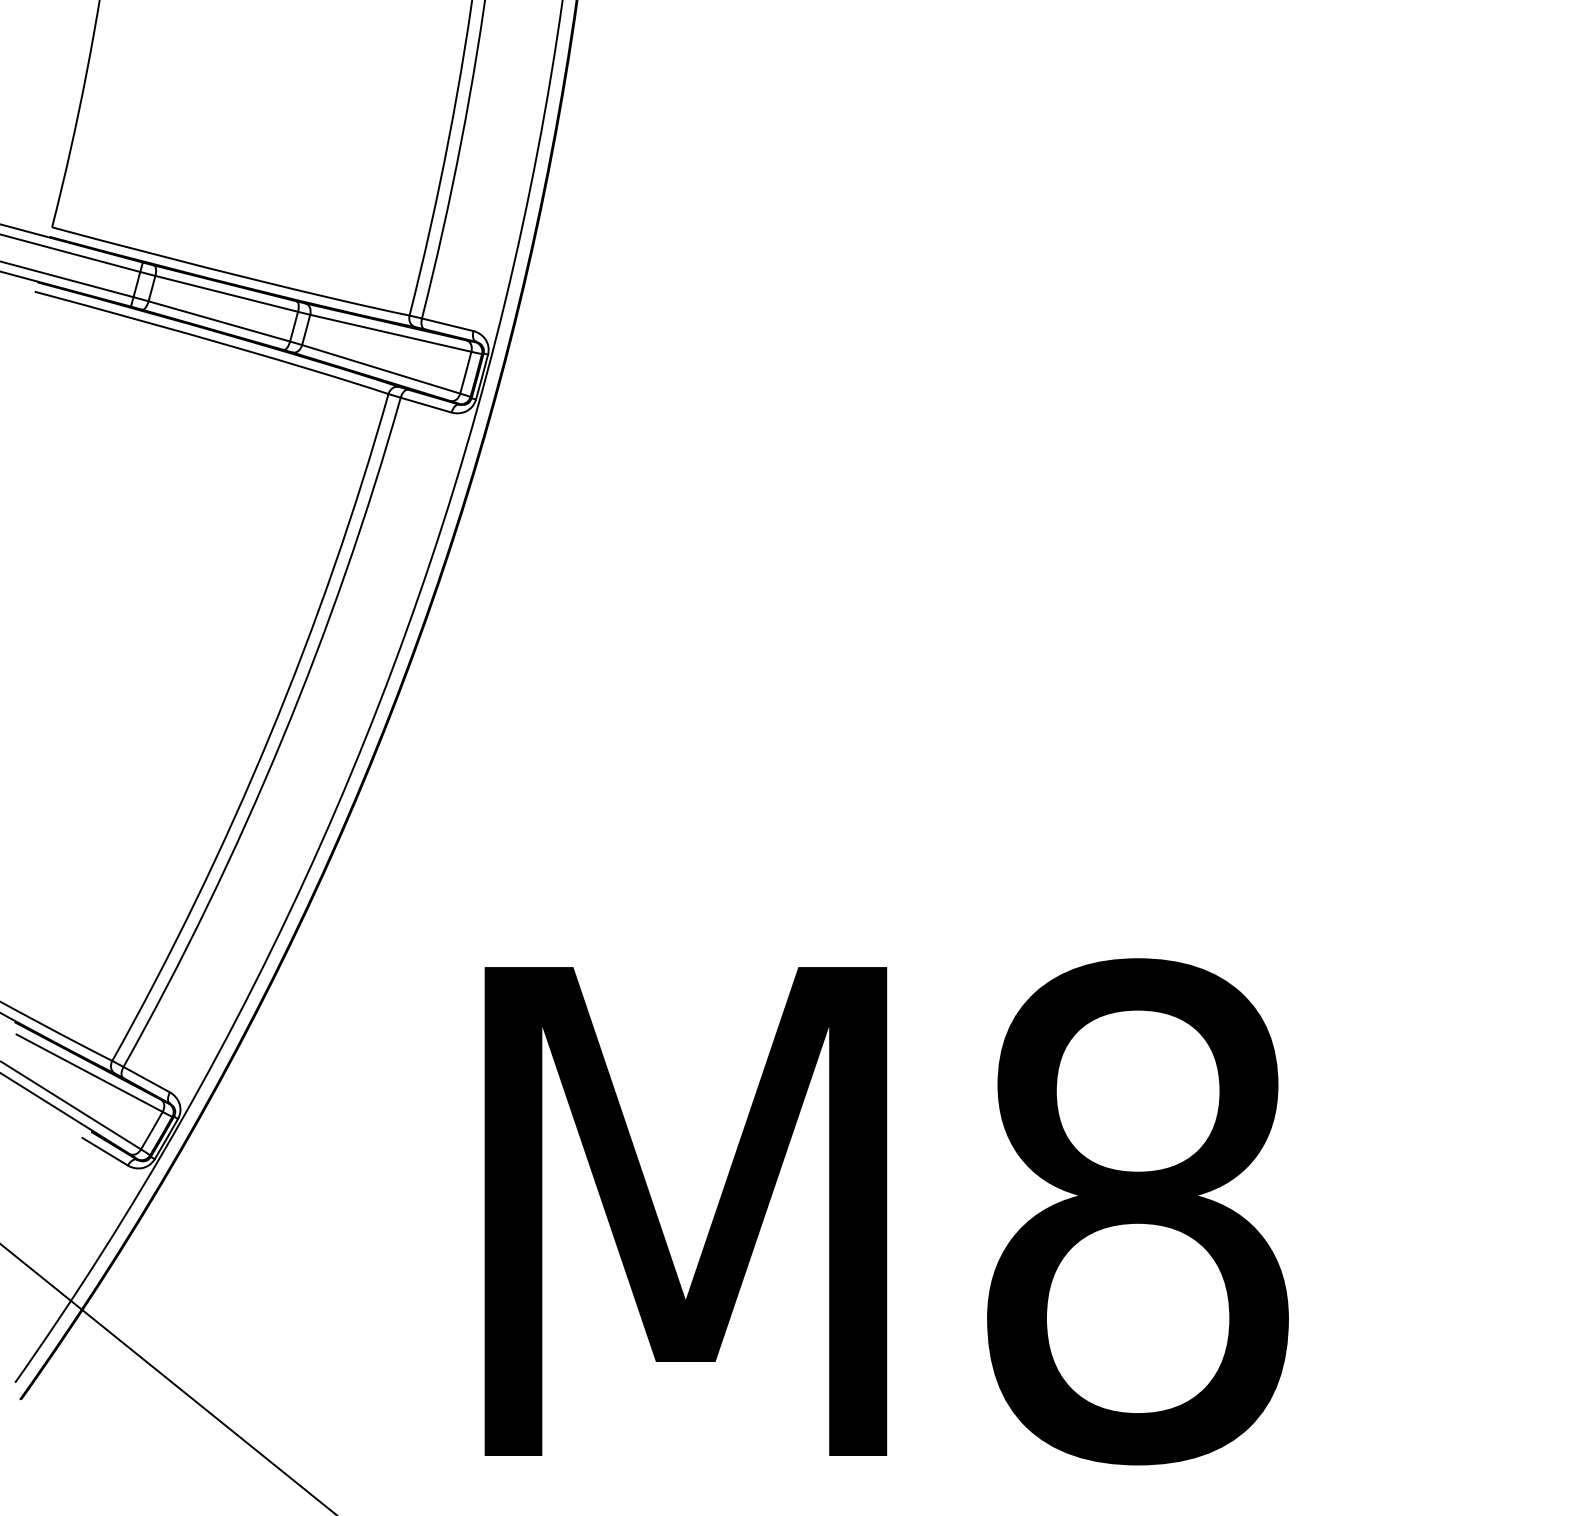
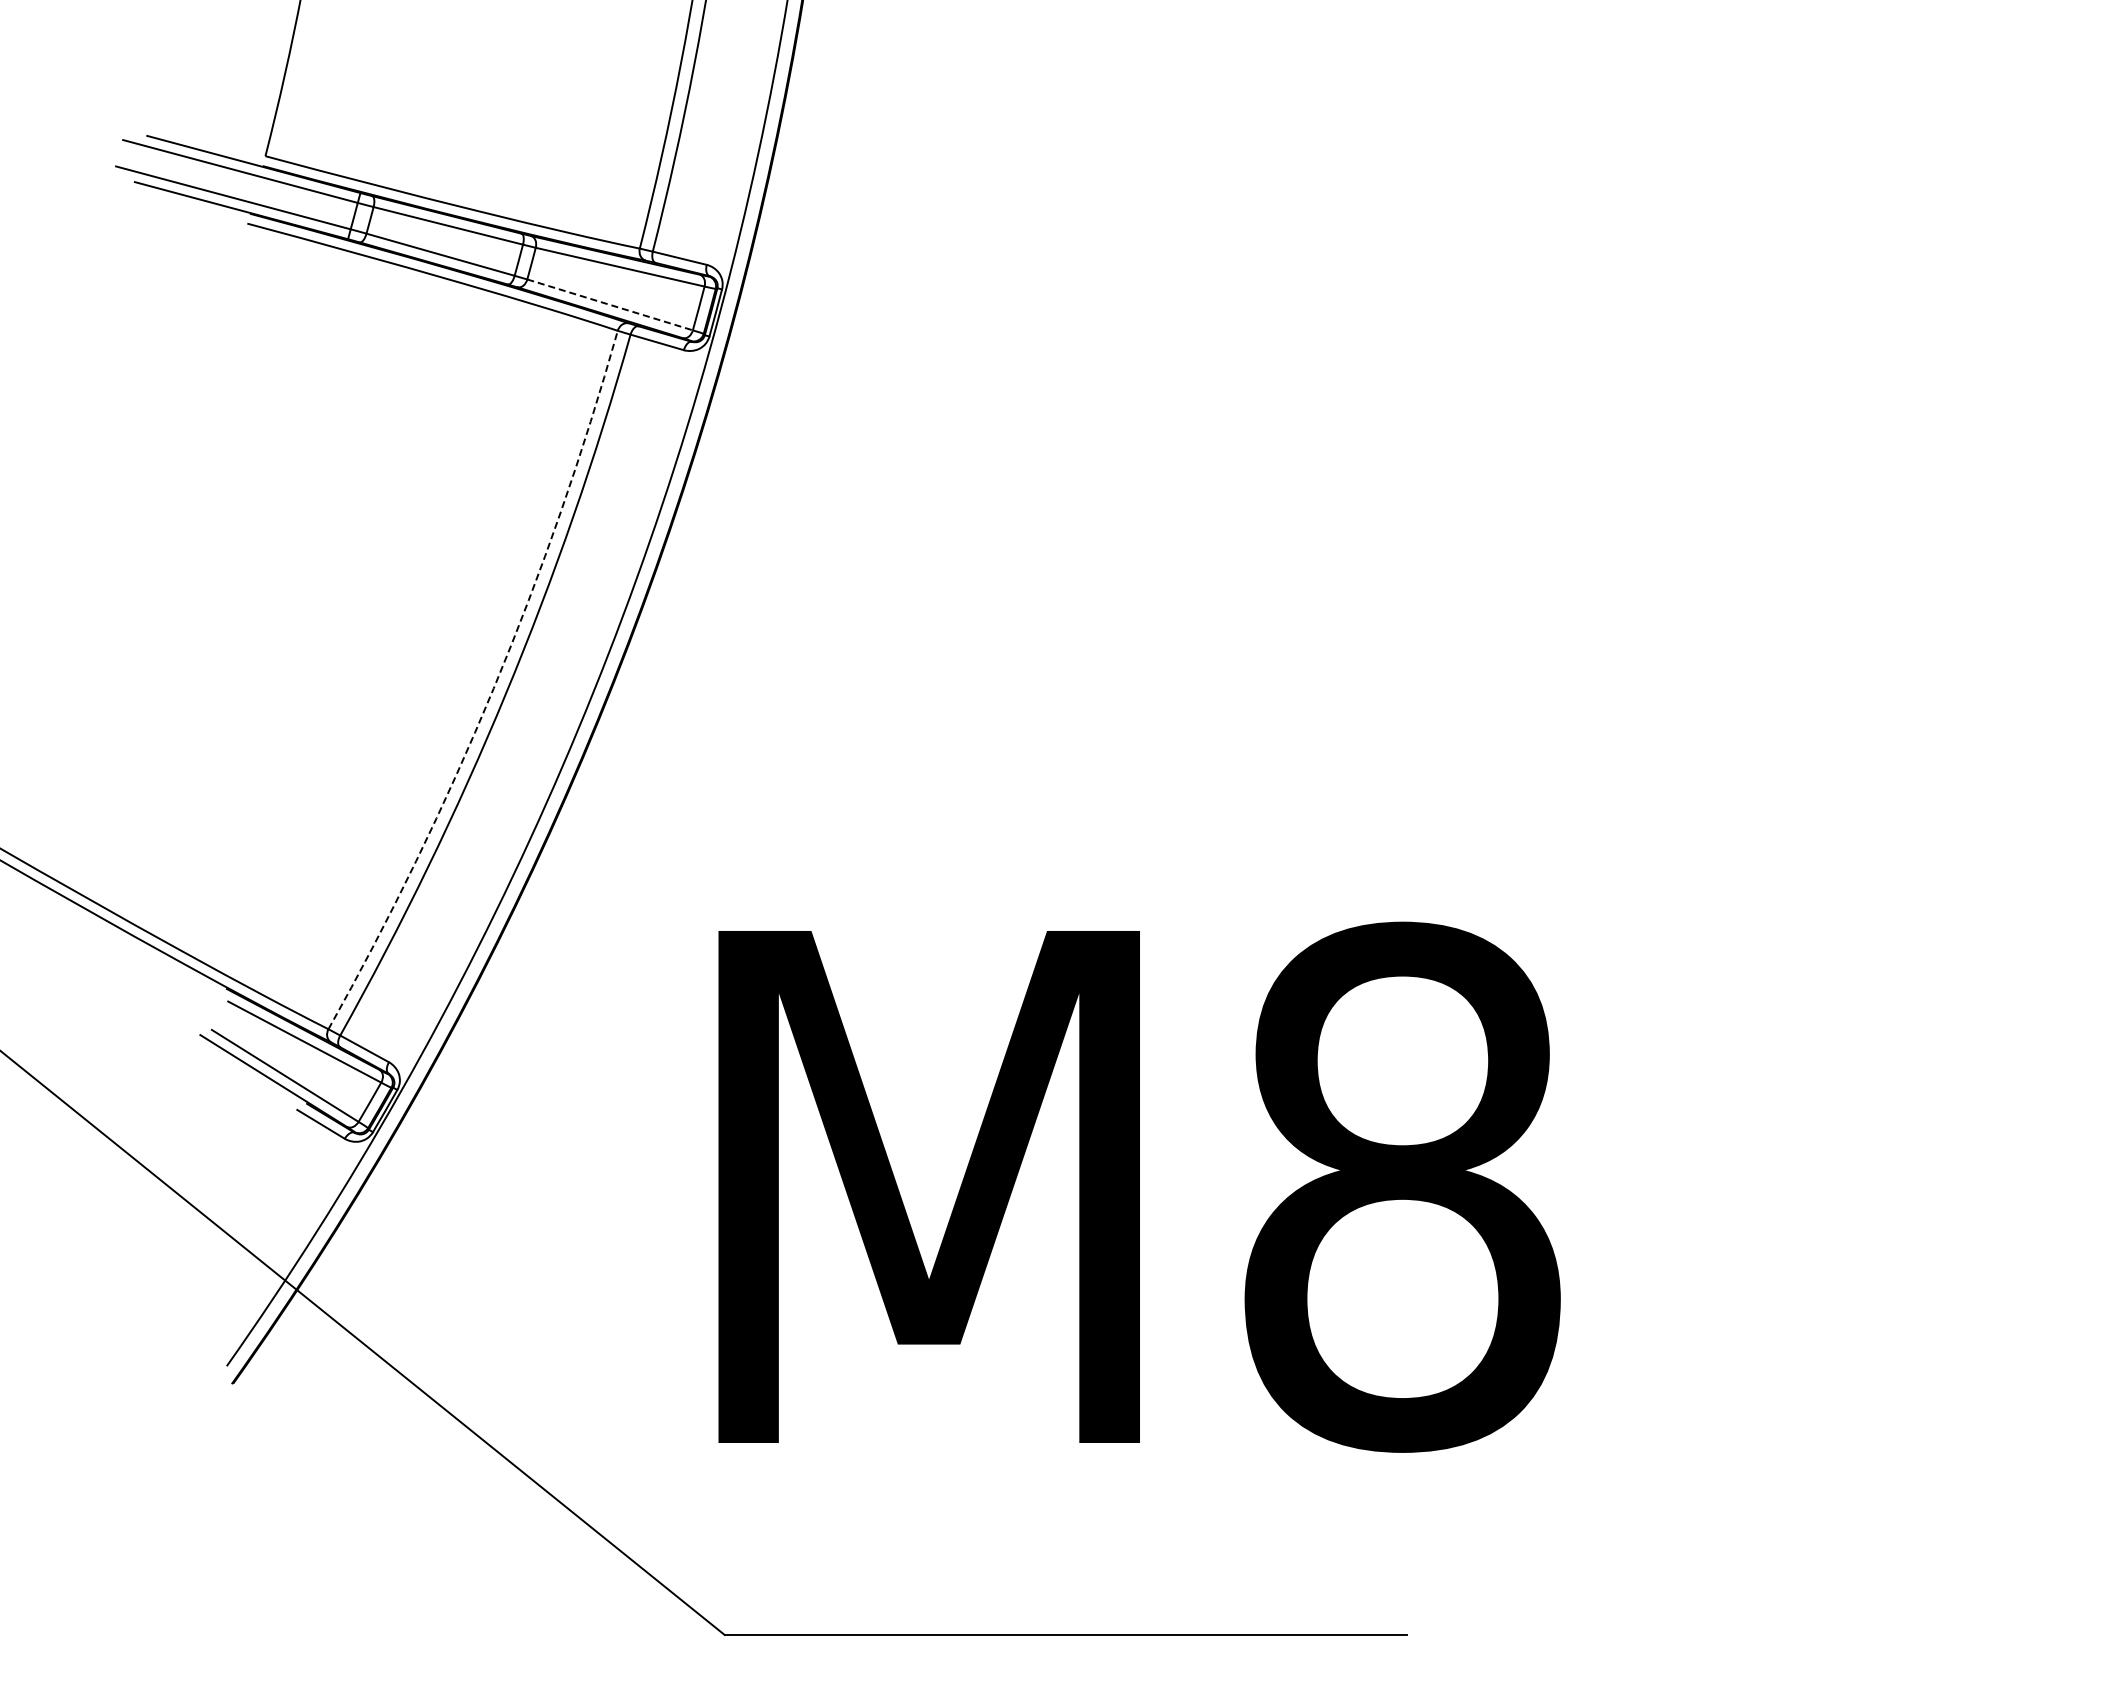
line: (381, 368) -> (610, 304), solid -> dashed
arc: (269, 735) -> (493, 688), solid -> dashed

